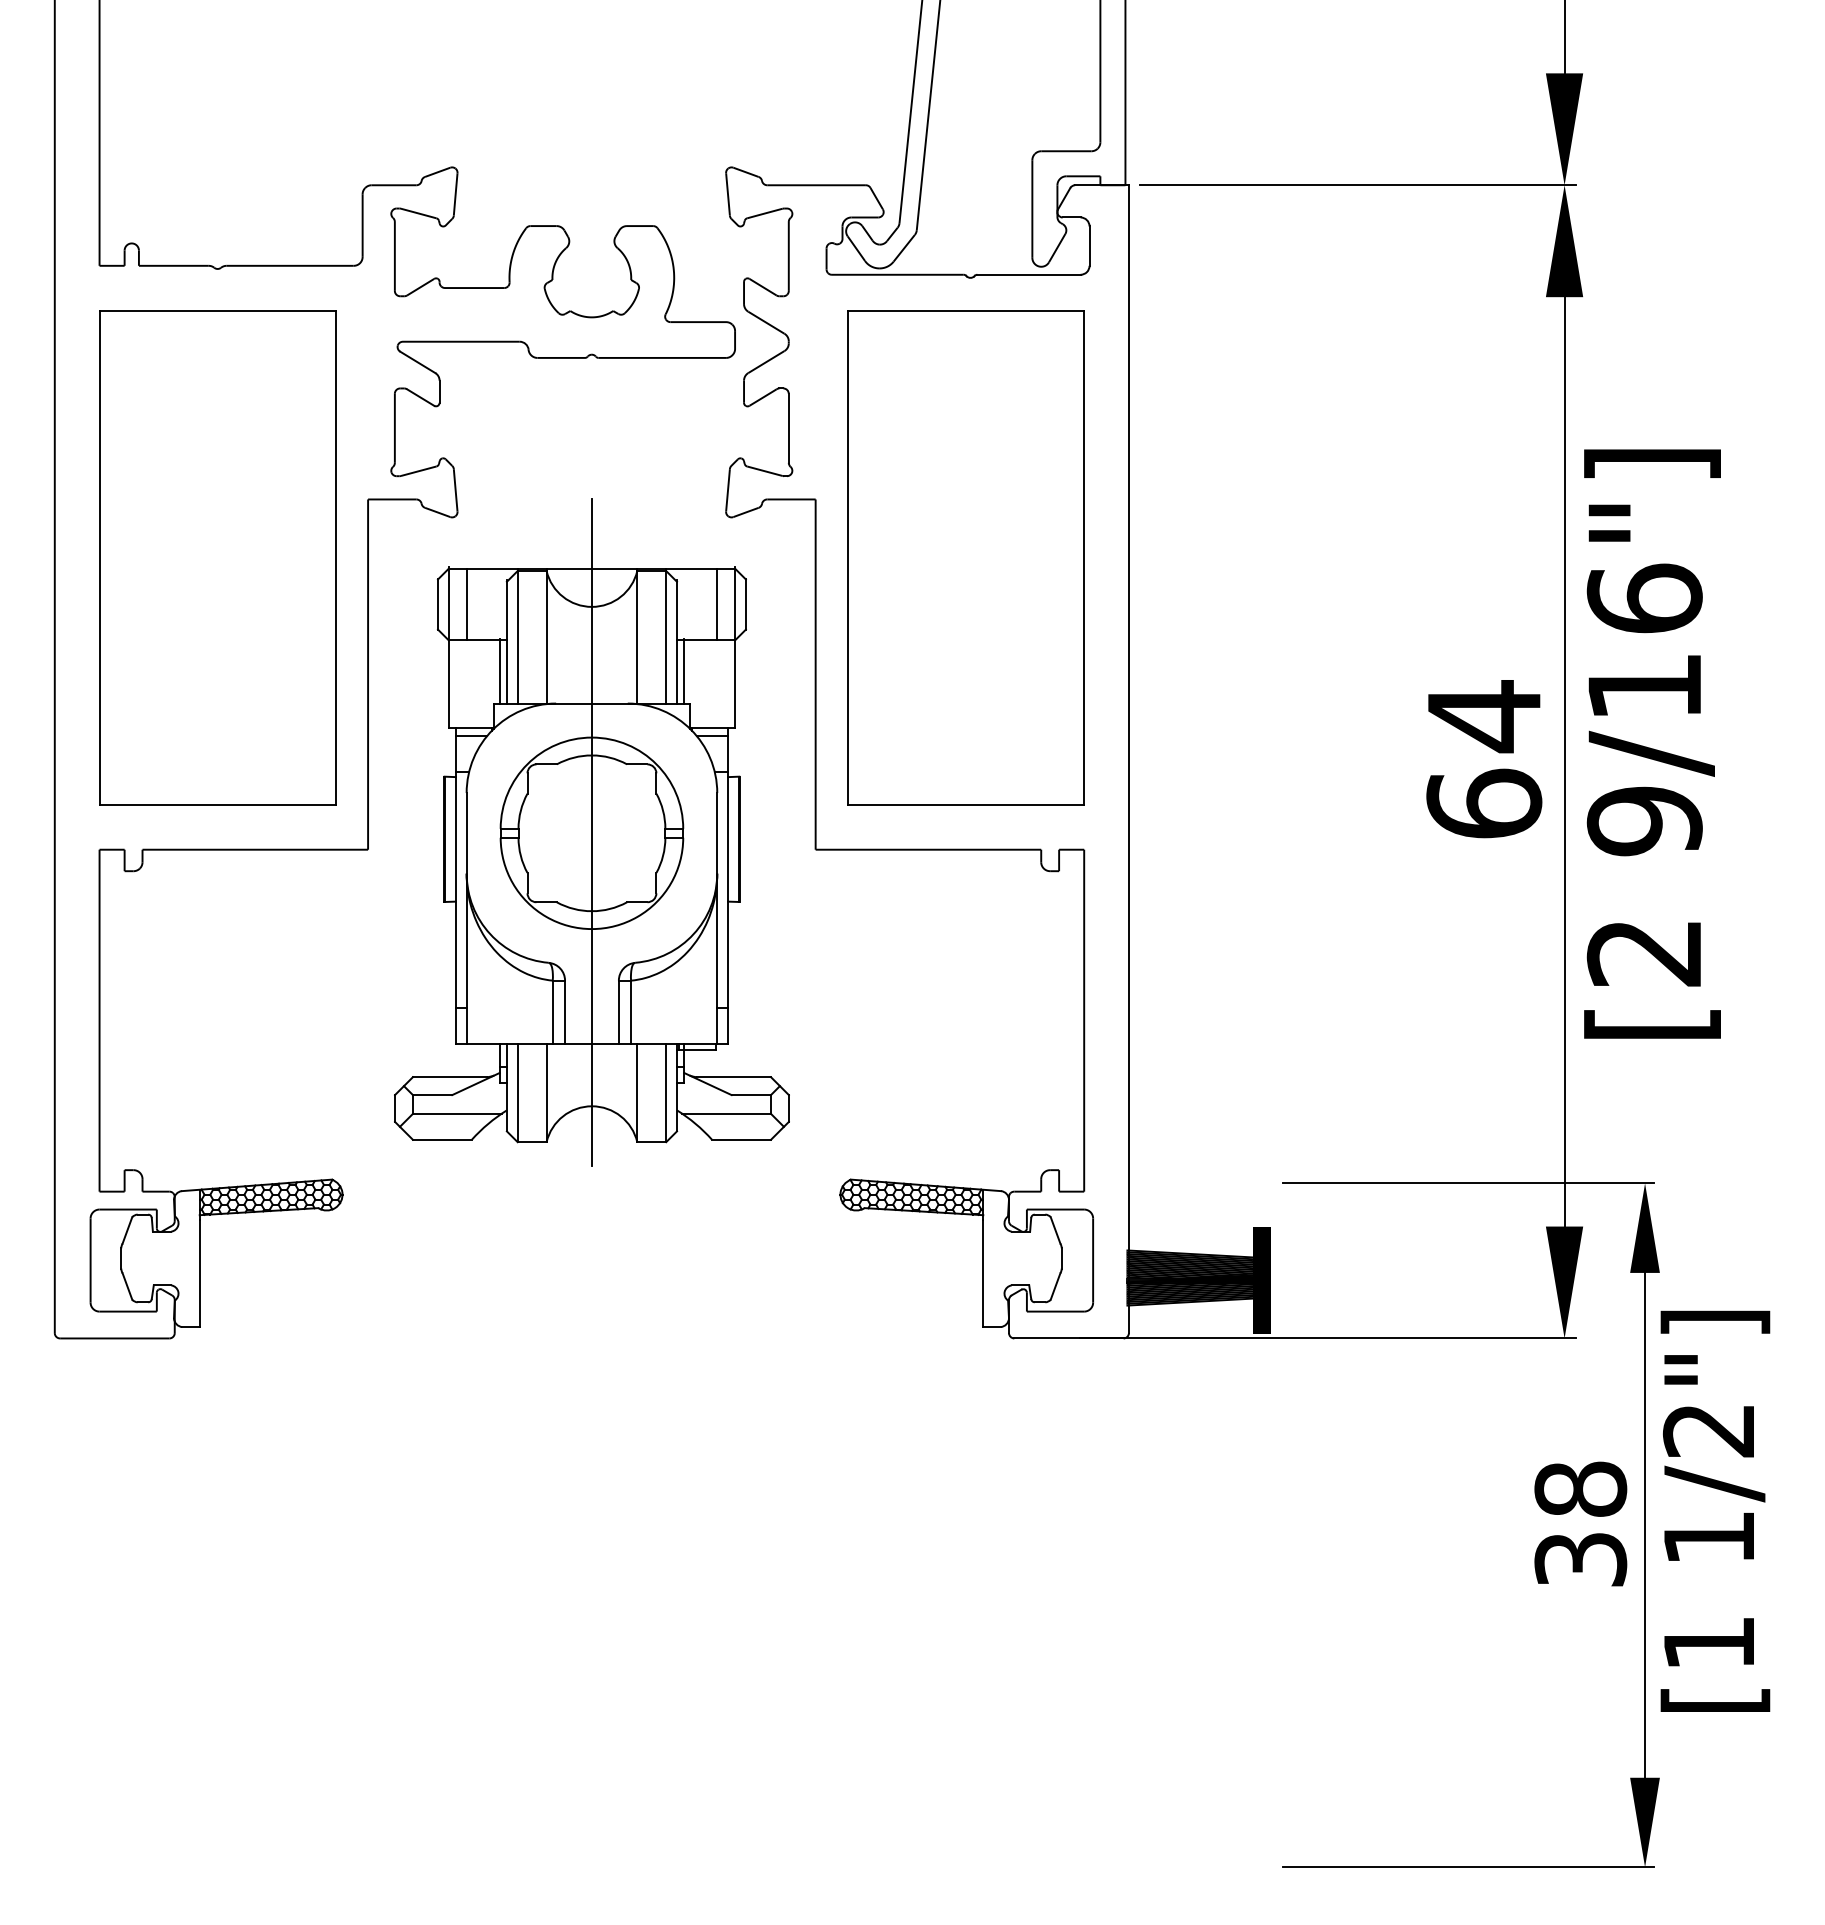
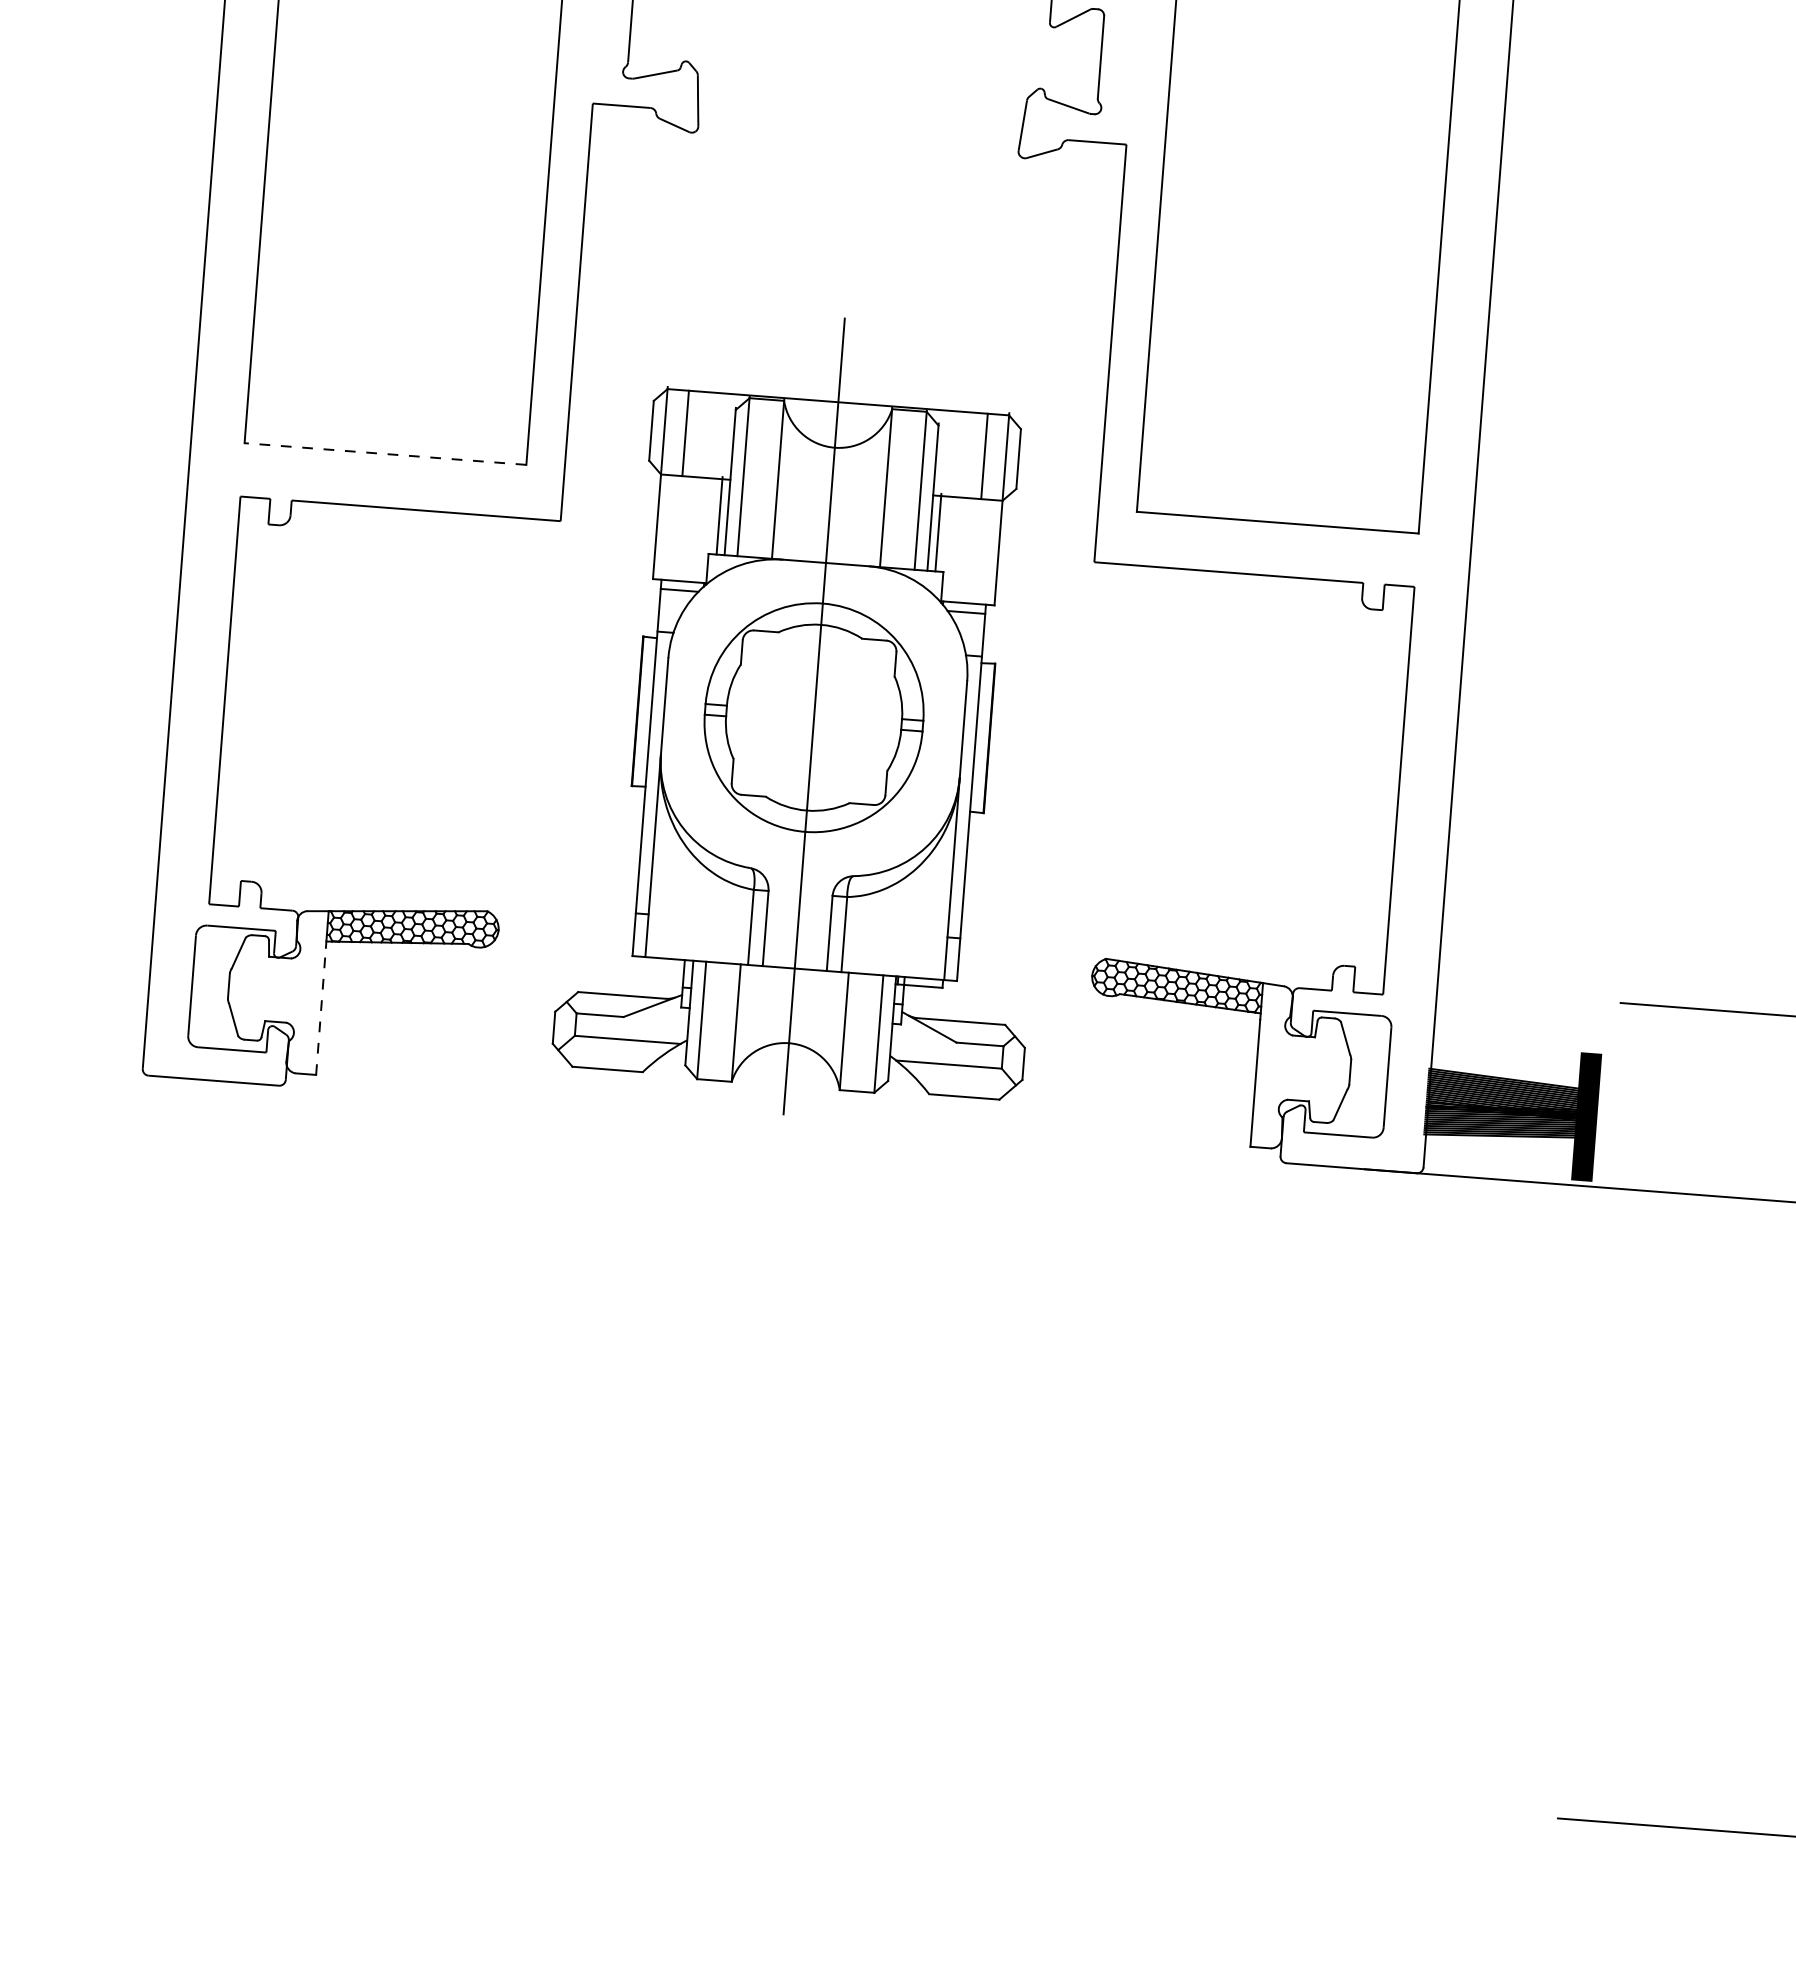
line: (217, 804) -> (385, 453), solid -> dashed
part: (591, 832) -> (813, 716), moved
line: (199, 1273) -> (320, 1011), solid -> dashed

